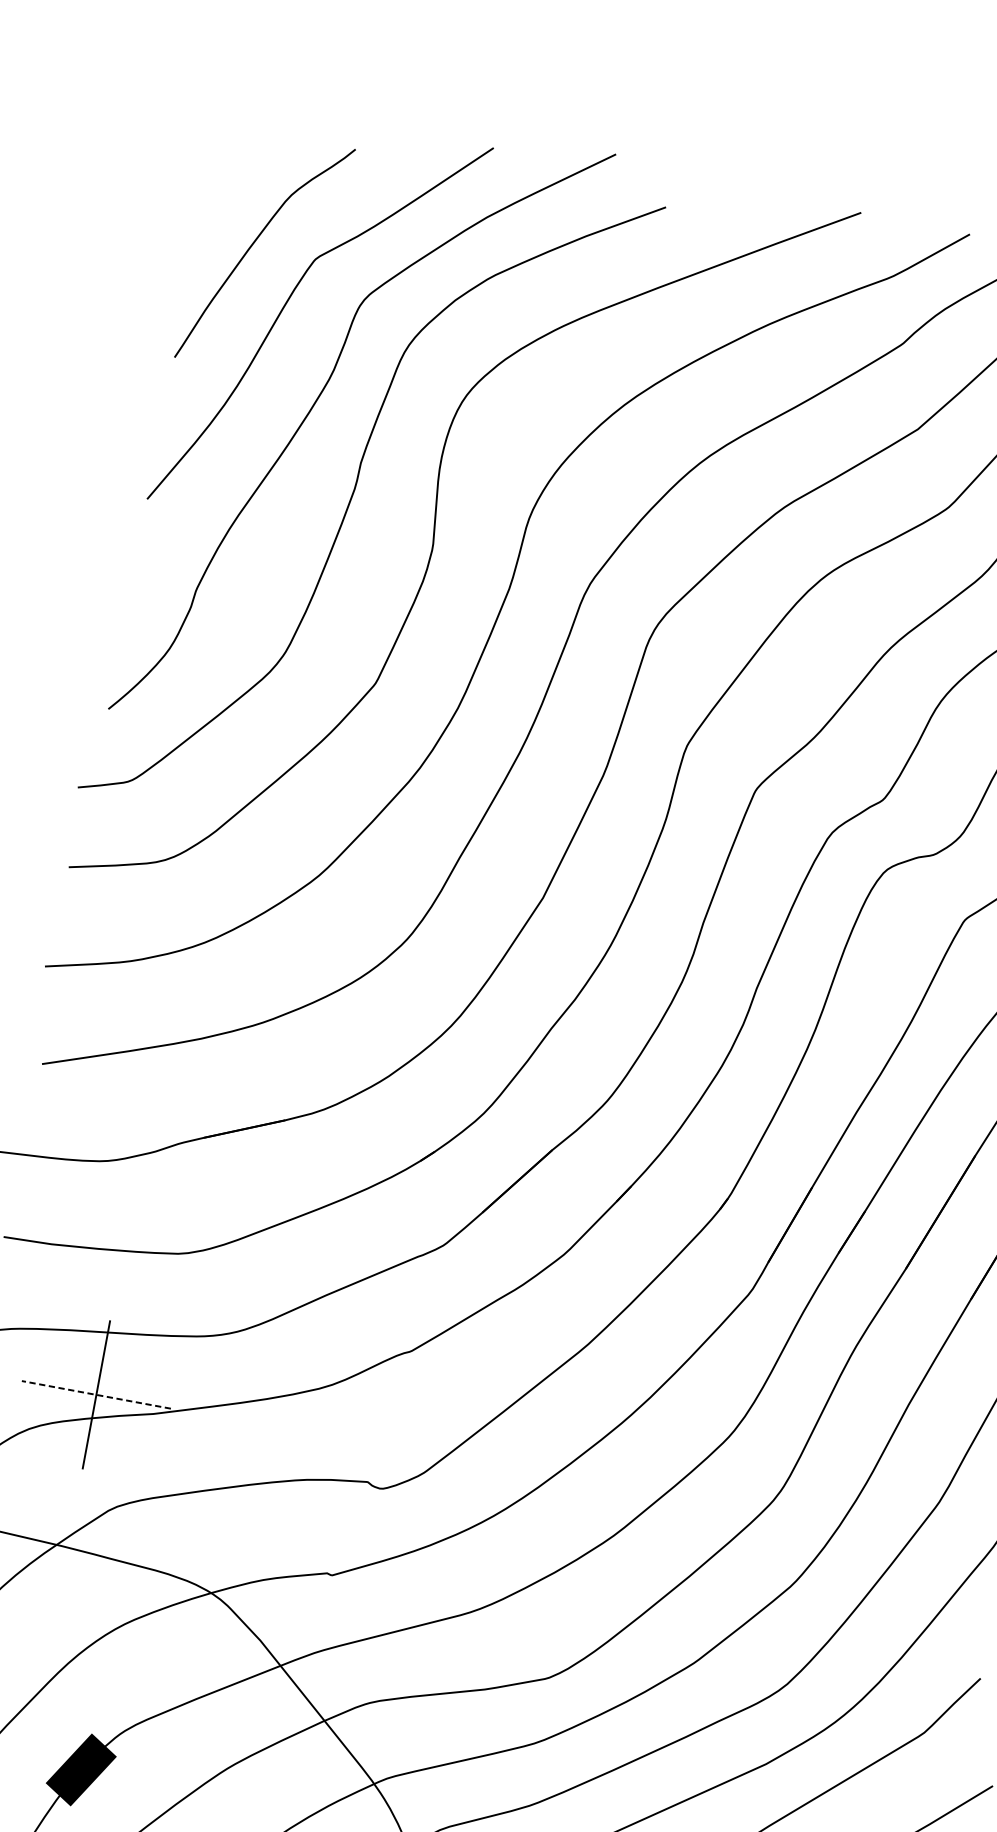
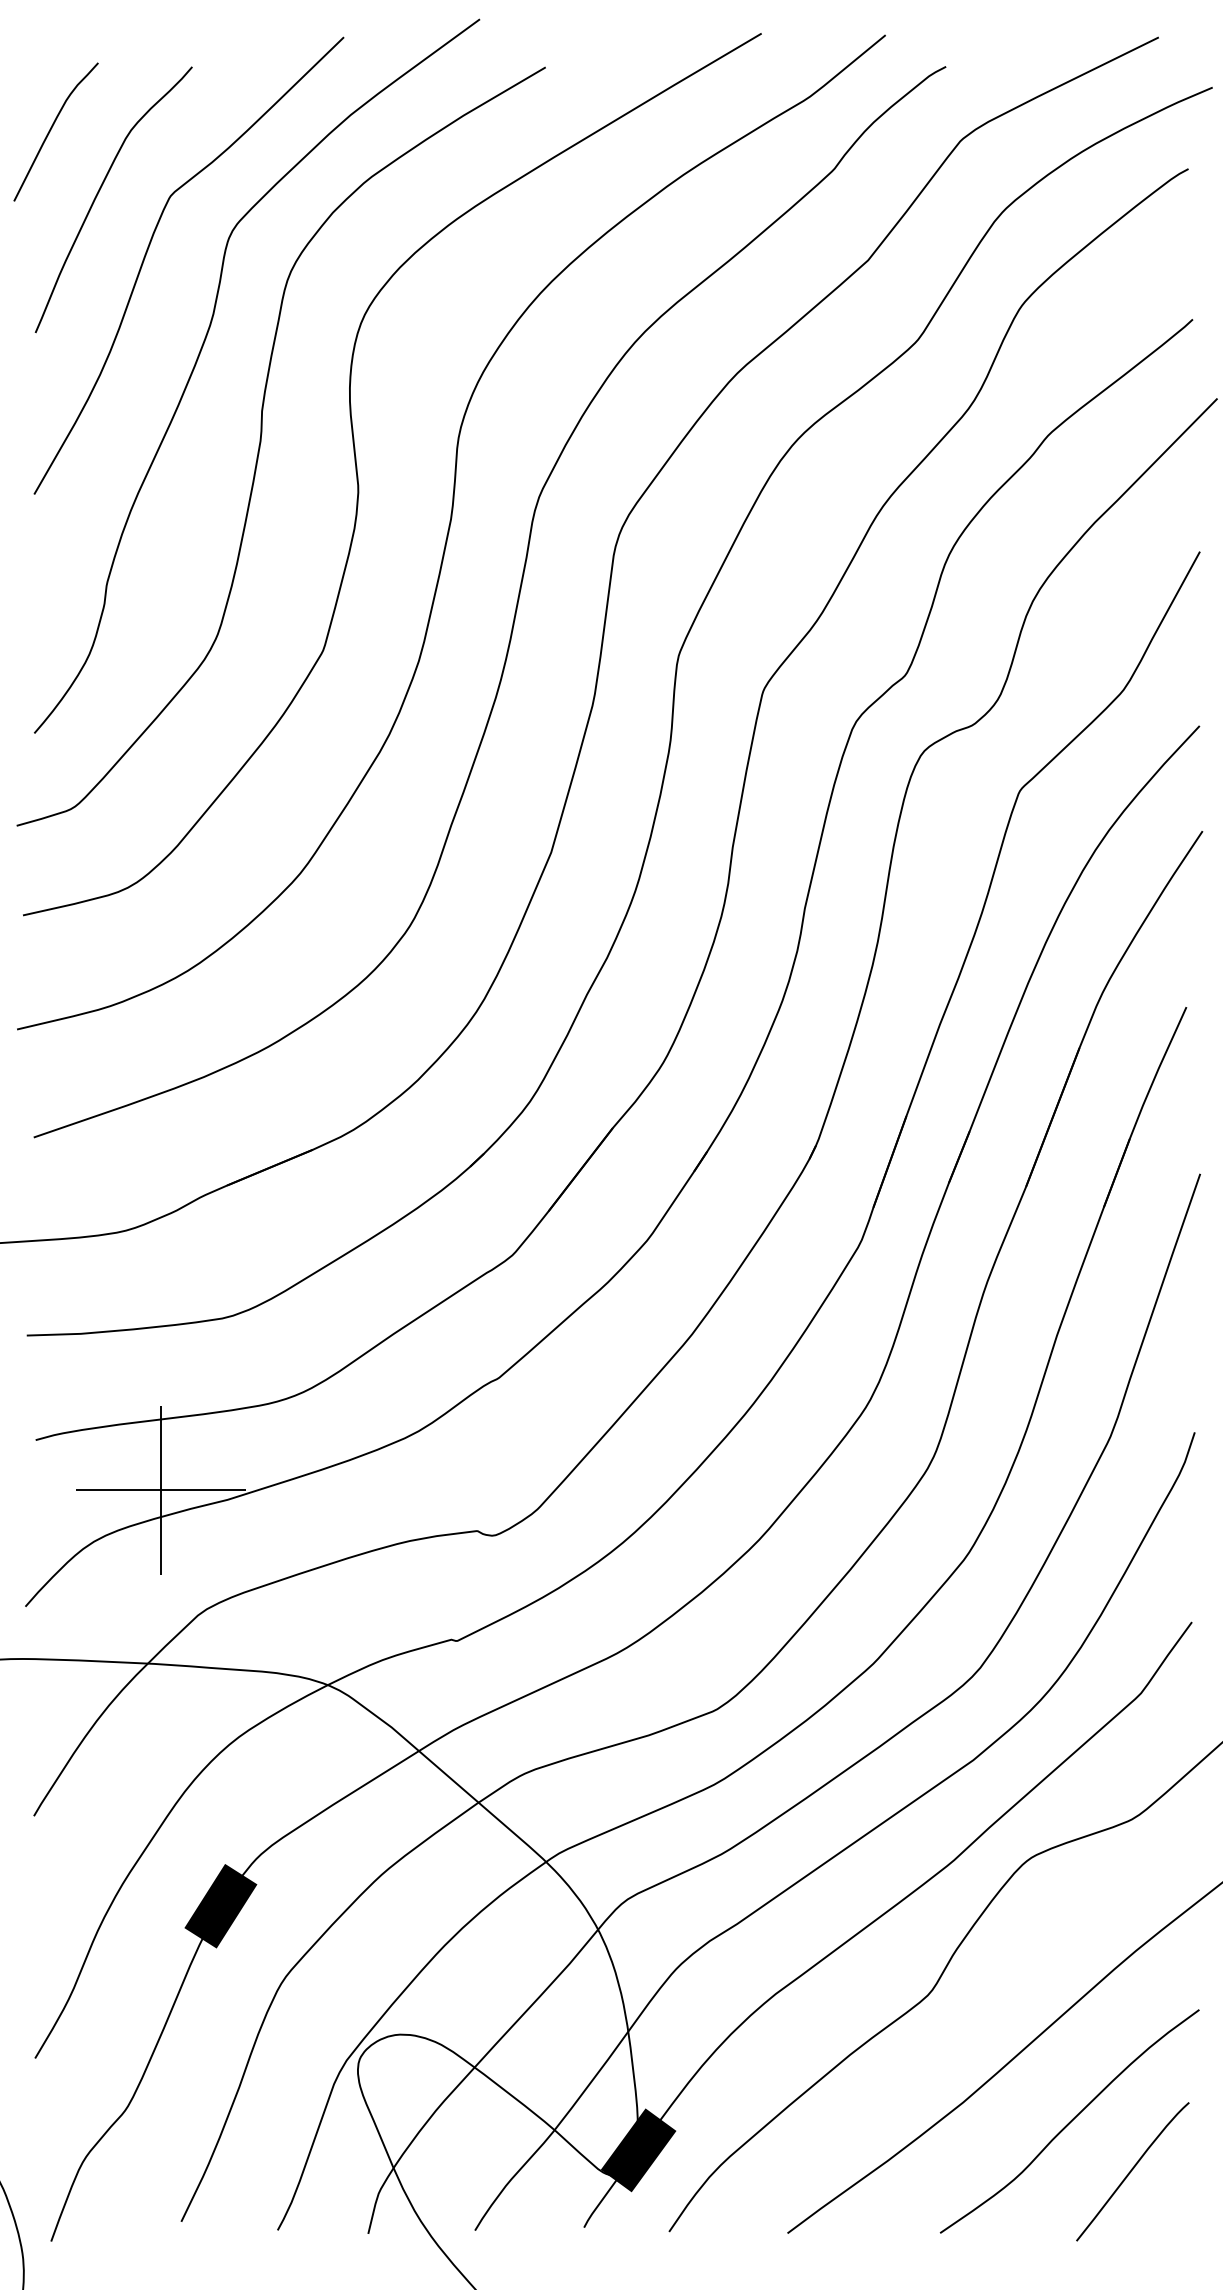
curve: (221, 182) -> (51, 130), added
line: (96, 1395) -> (161, 1490), dashed -> solid

